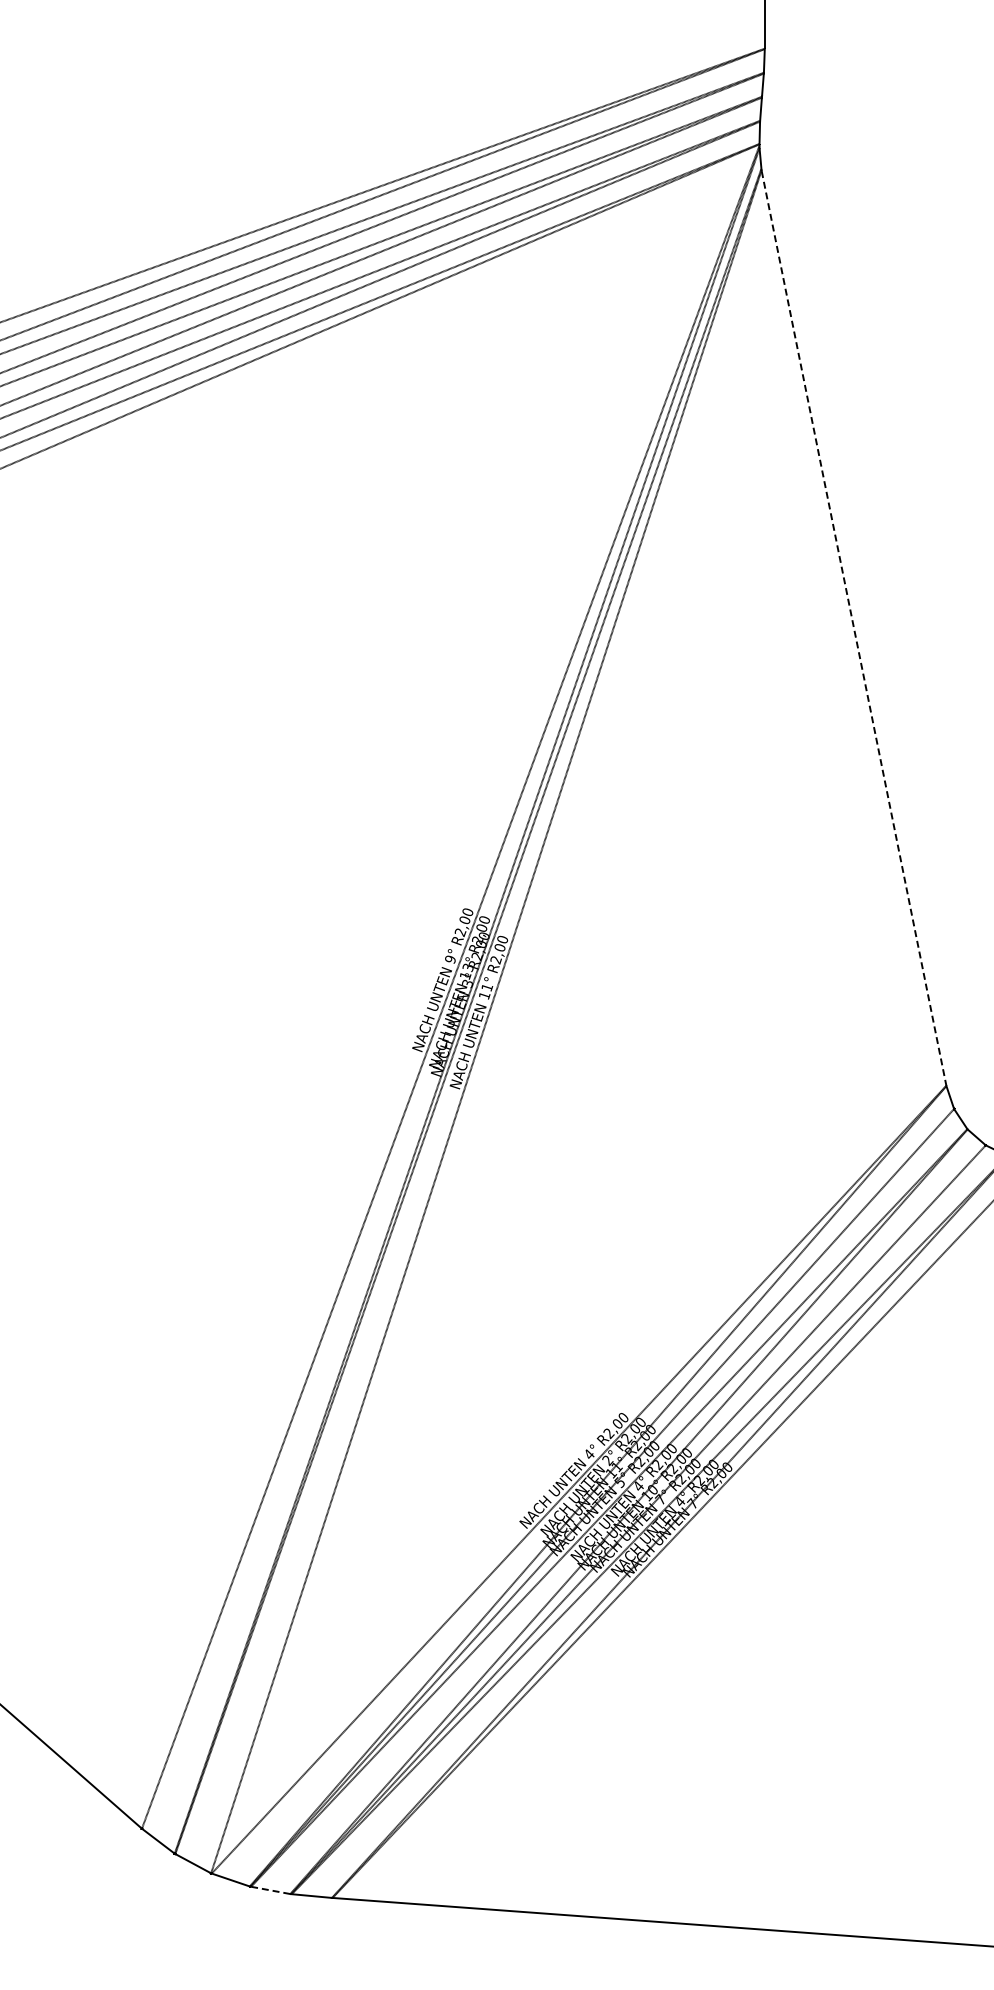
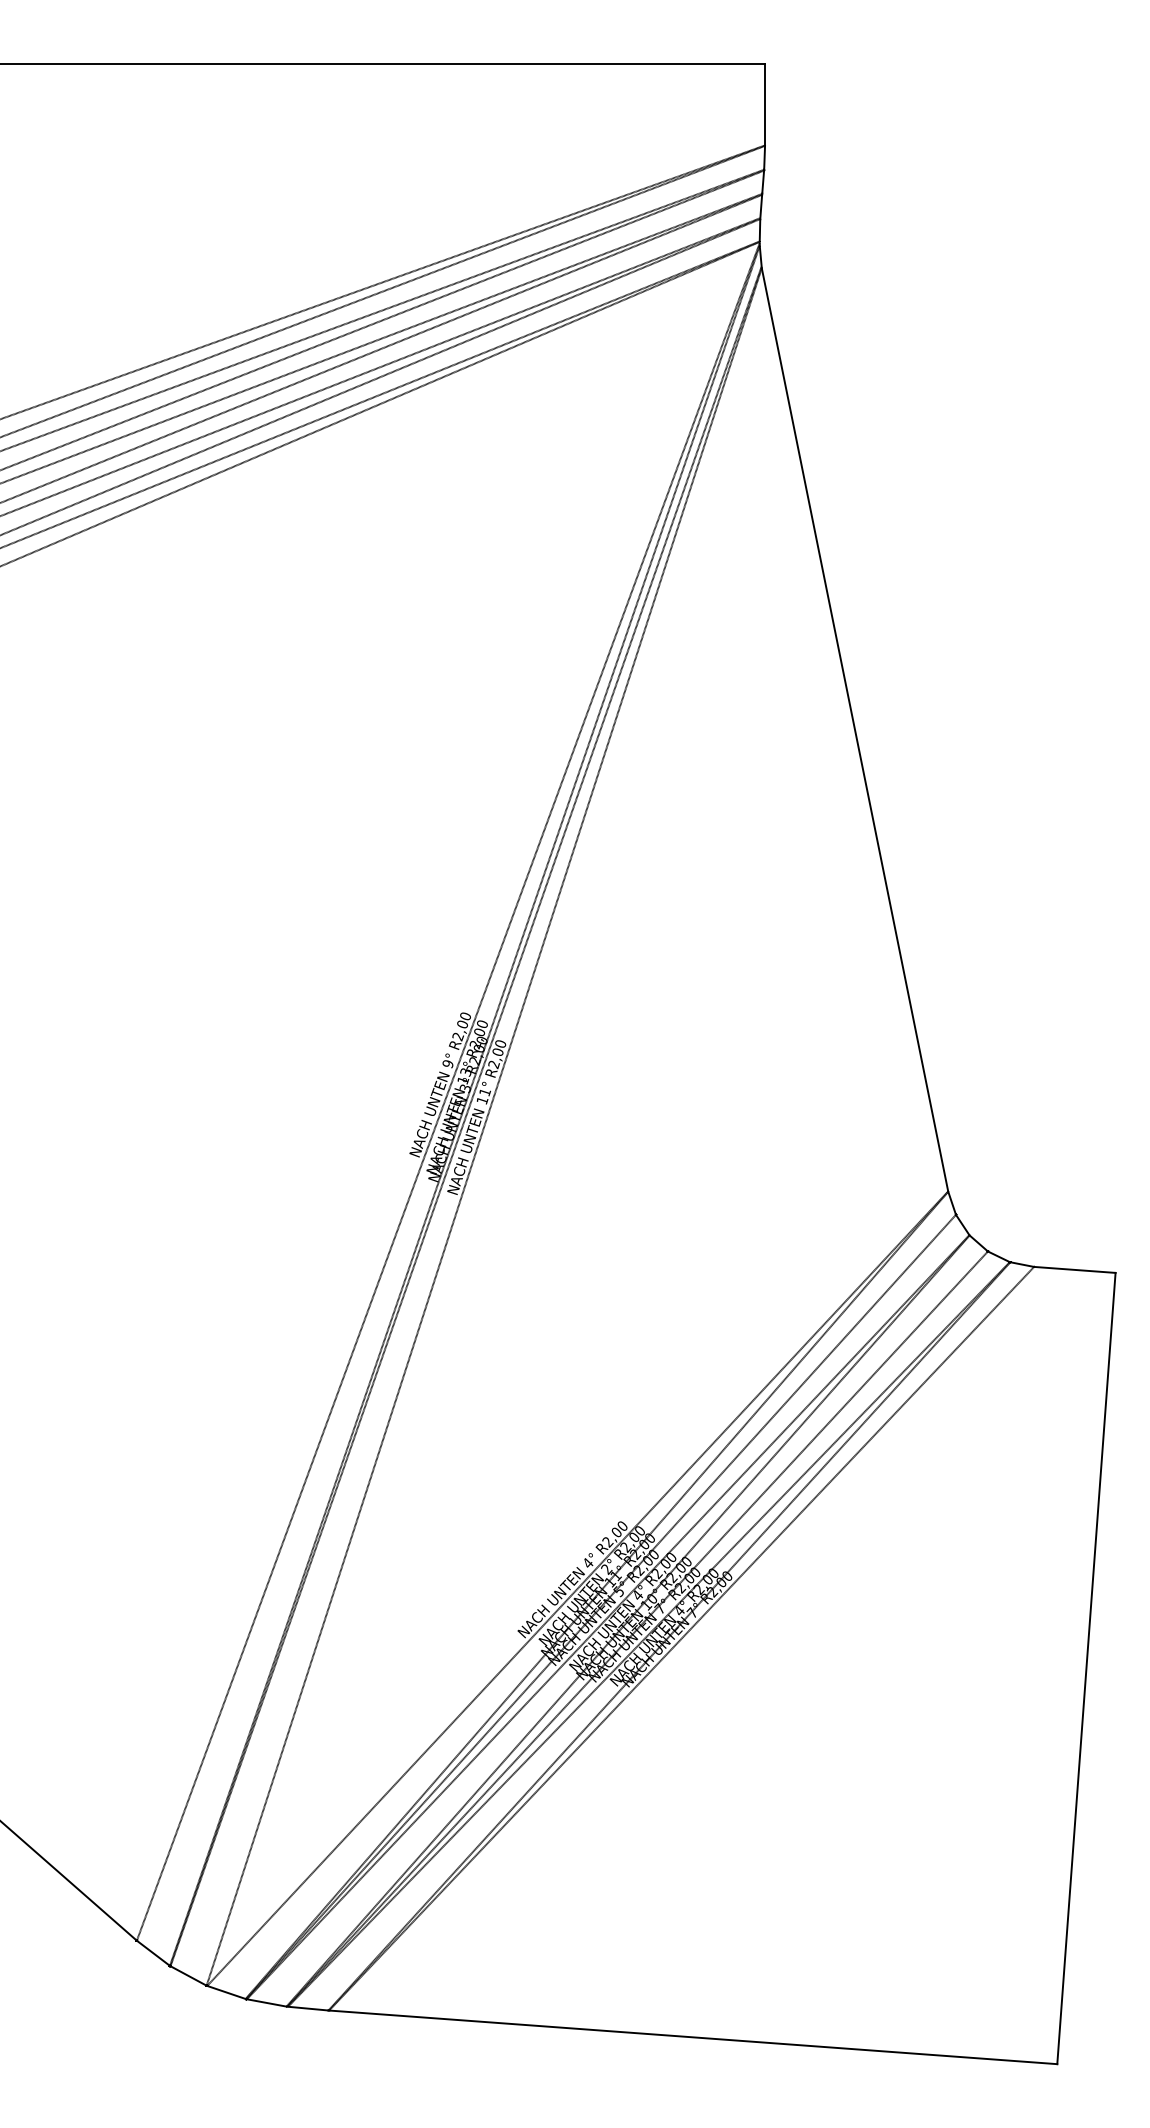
line: (854, 628) -> (855, 730), dashed -> solid
line: (270, 1889) -> (266, 2002), dashed -> solid

